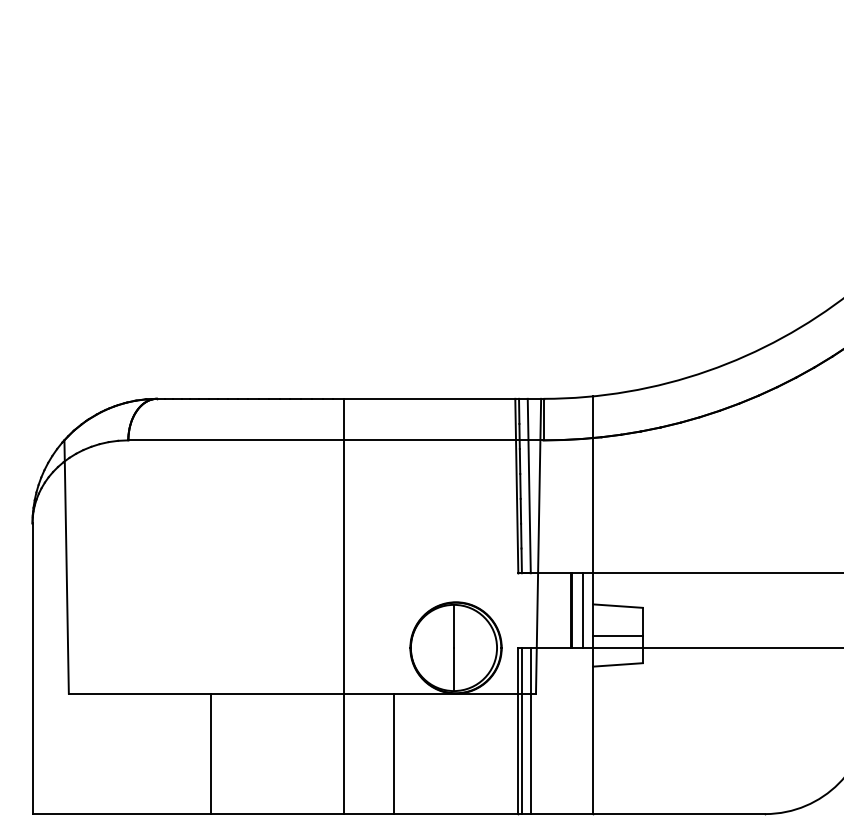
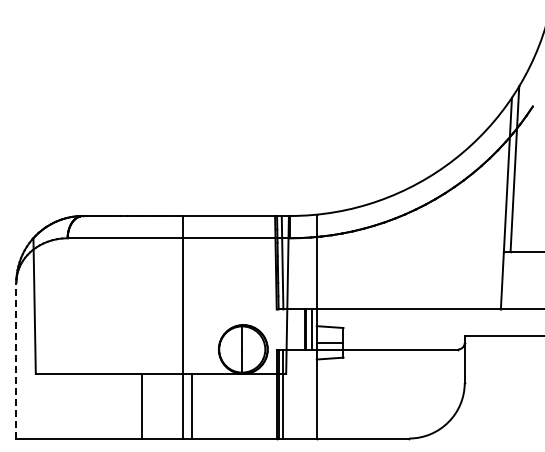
line: (32, 668) -> (16, 360), solid -> dashed
line: (210, 754) -> (141, 406), moved
line: (394, 754) -> (192, 406), moved

